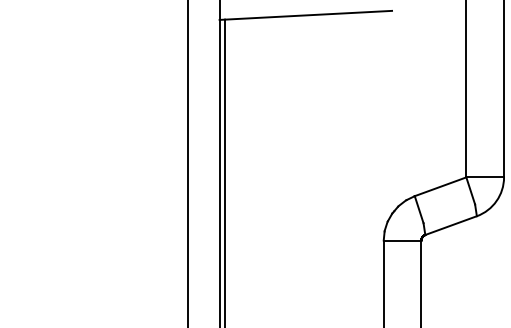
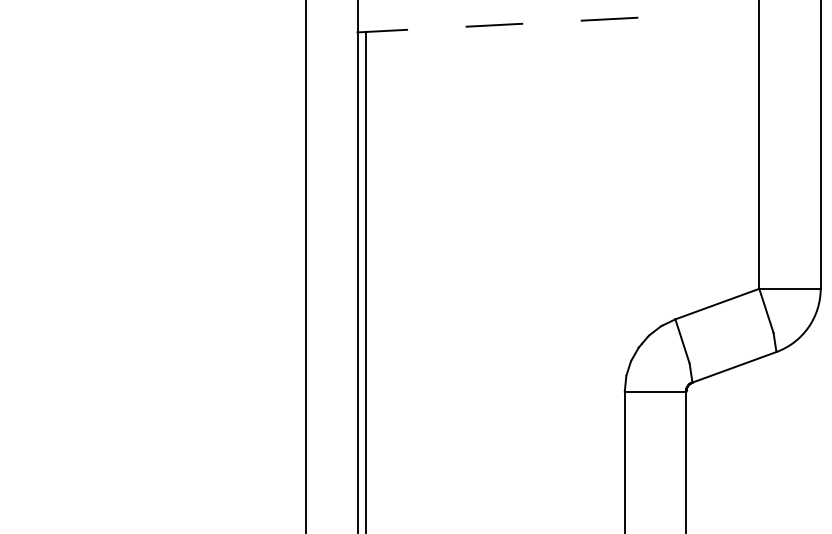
line: (308, 15) -> (502, 25), solid -> dashed

